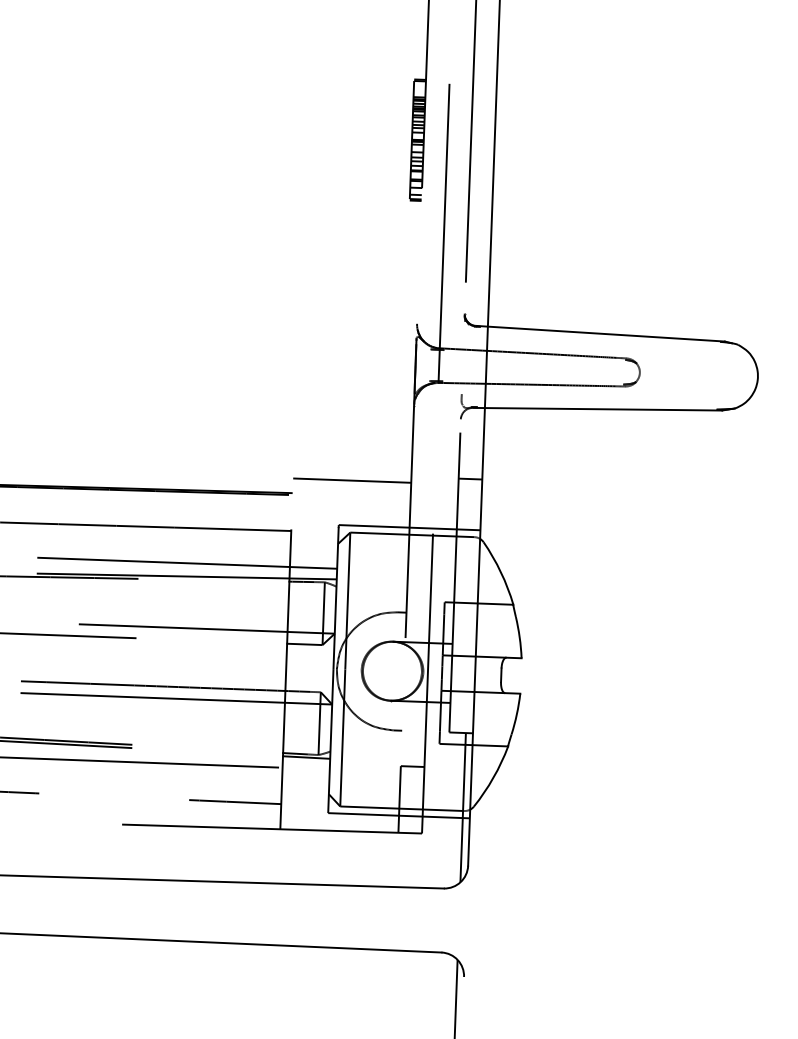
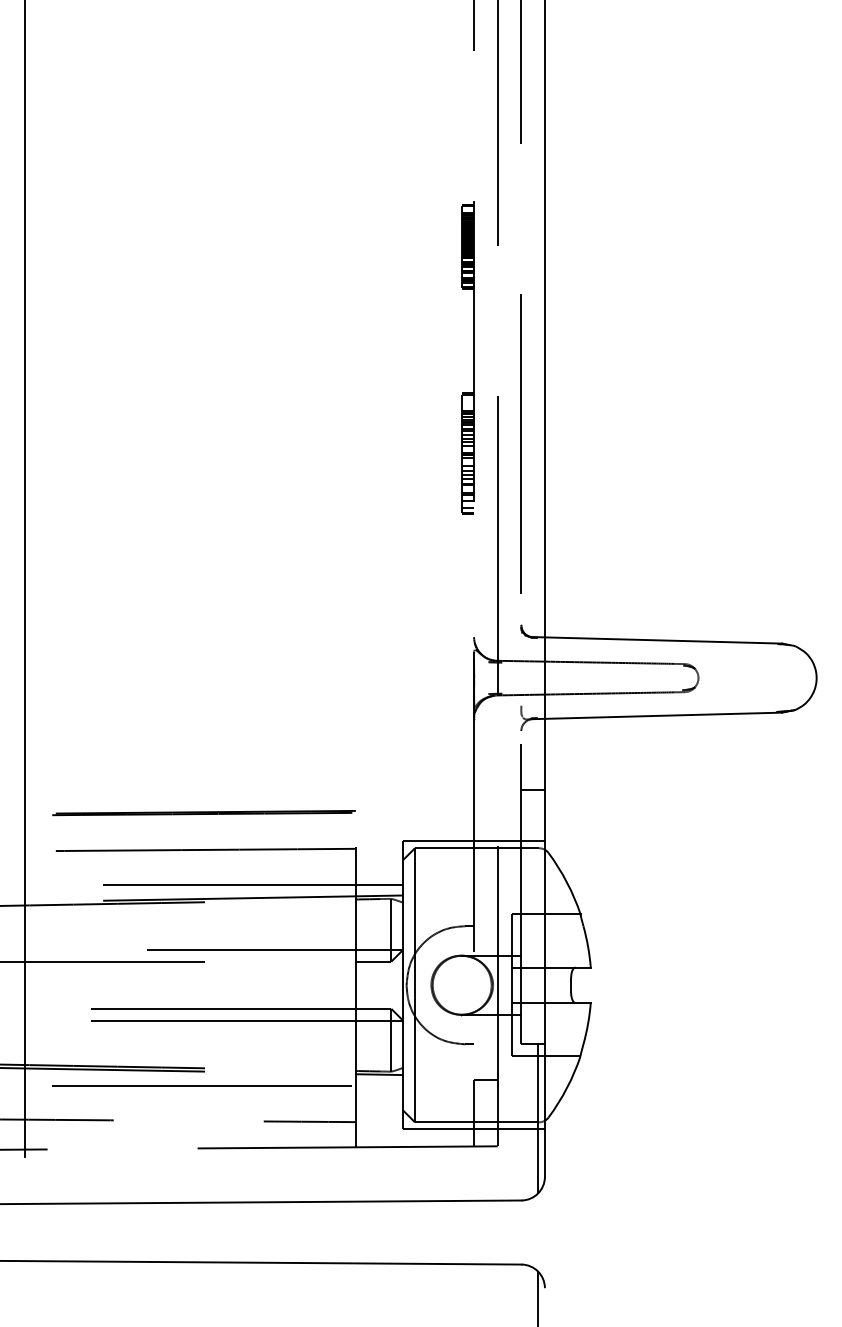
line: (351, 480) -> (414, 796), removed

